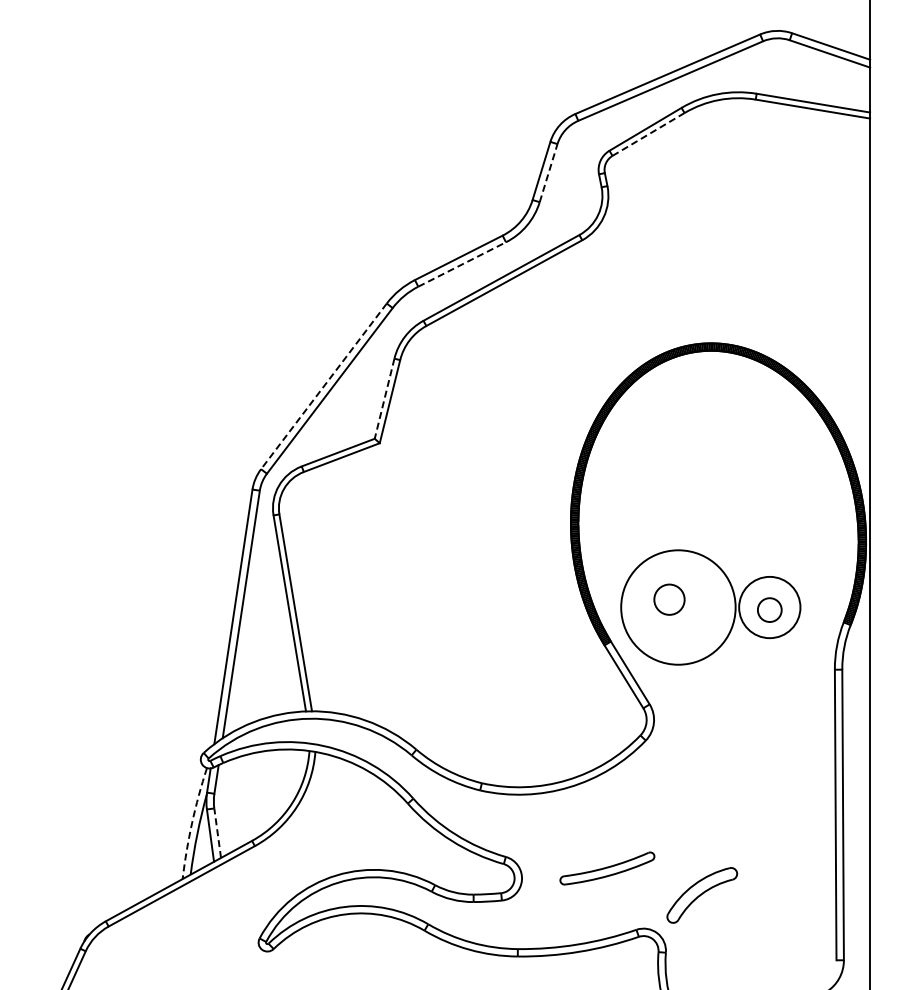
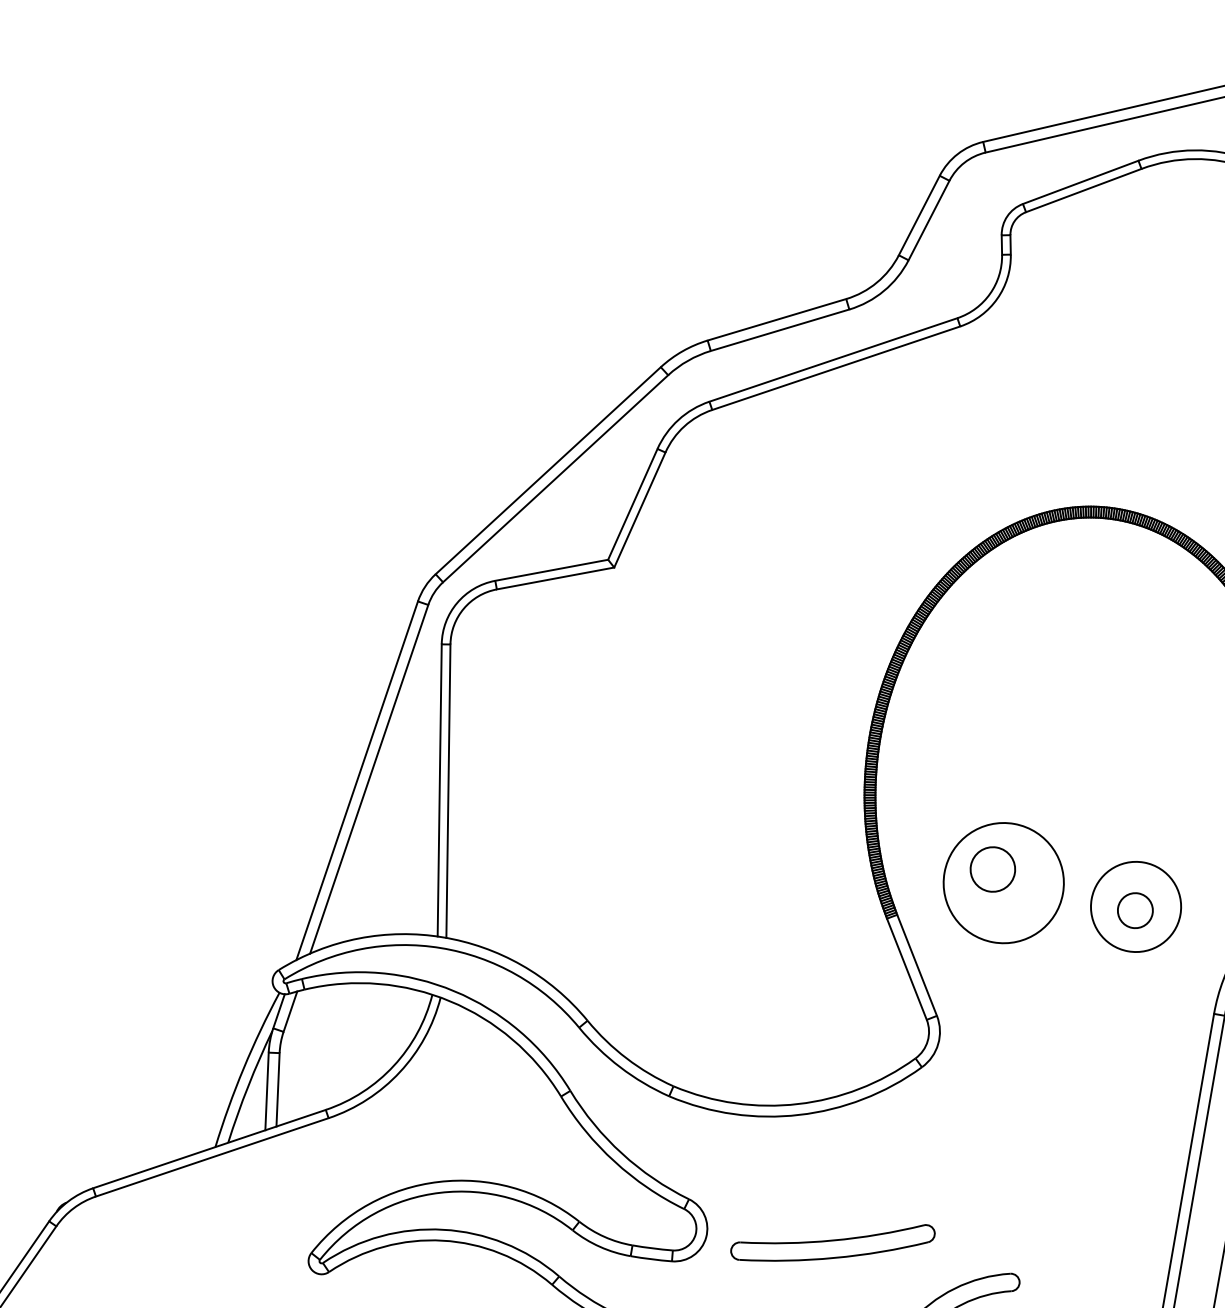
line: (648, 134) -> (1083, 190), dashed -> solid
line: (548, 172) -> (929, 219), dashed -> solid
line: (462, 264) -> (780, 330), dashed -> solid
line: (323, 386) -> (547, 470), dashed -> solid
line: (384, 399) -> (632, 505), dashed -> solid
circle: (678, 607) -> (1003, 883), size x0.71
arc: (192, 822) -> (244, 1067), dashed -> solid
line: (217, 833) -> (277, 1090), dashed -> solid
part: (607, 868) -> (833, 1242), size x1.43

